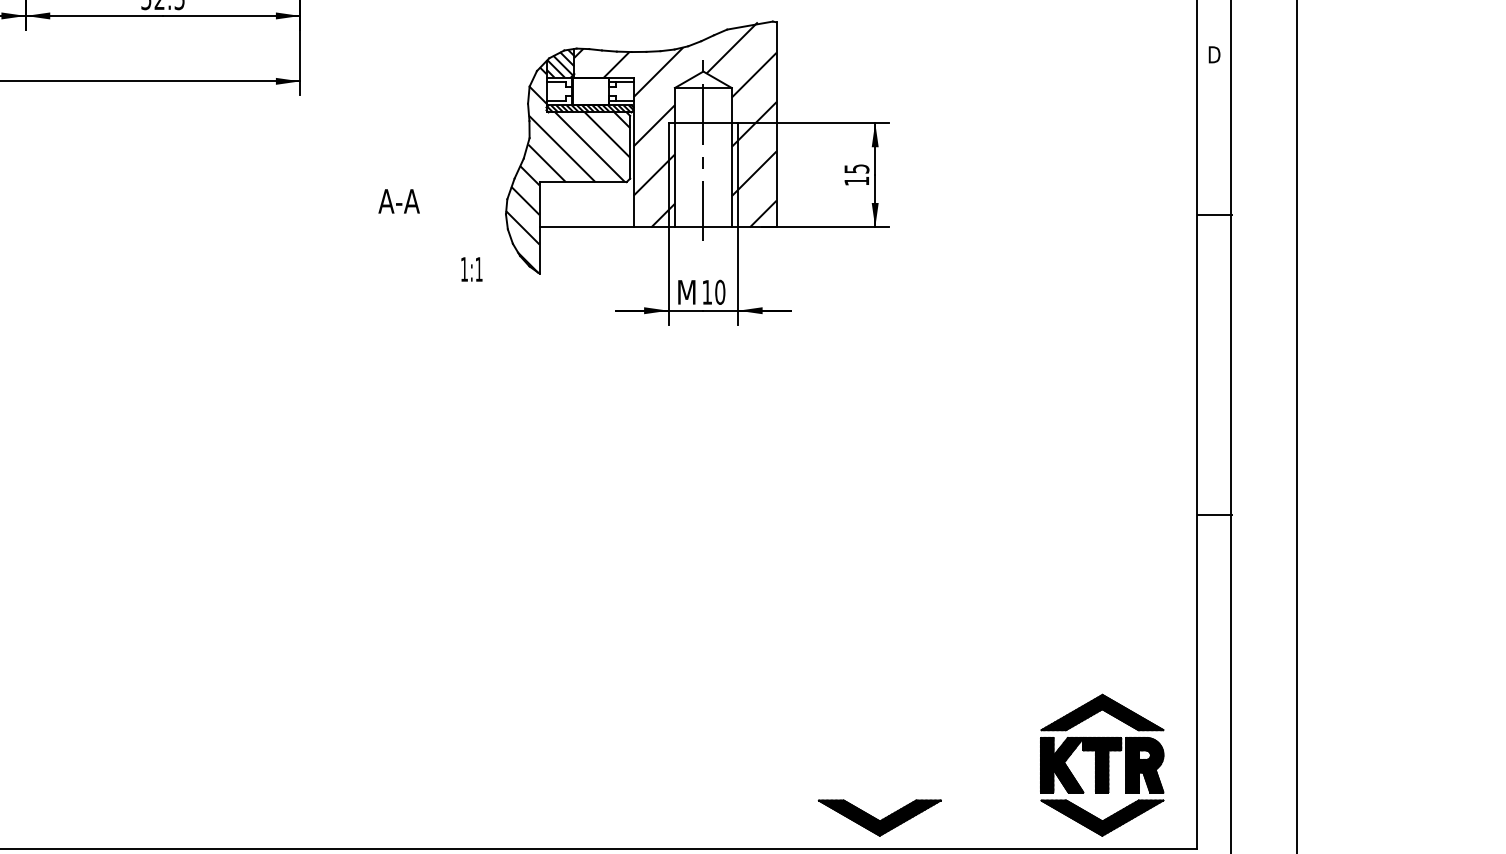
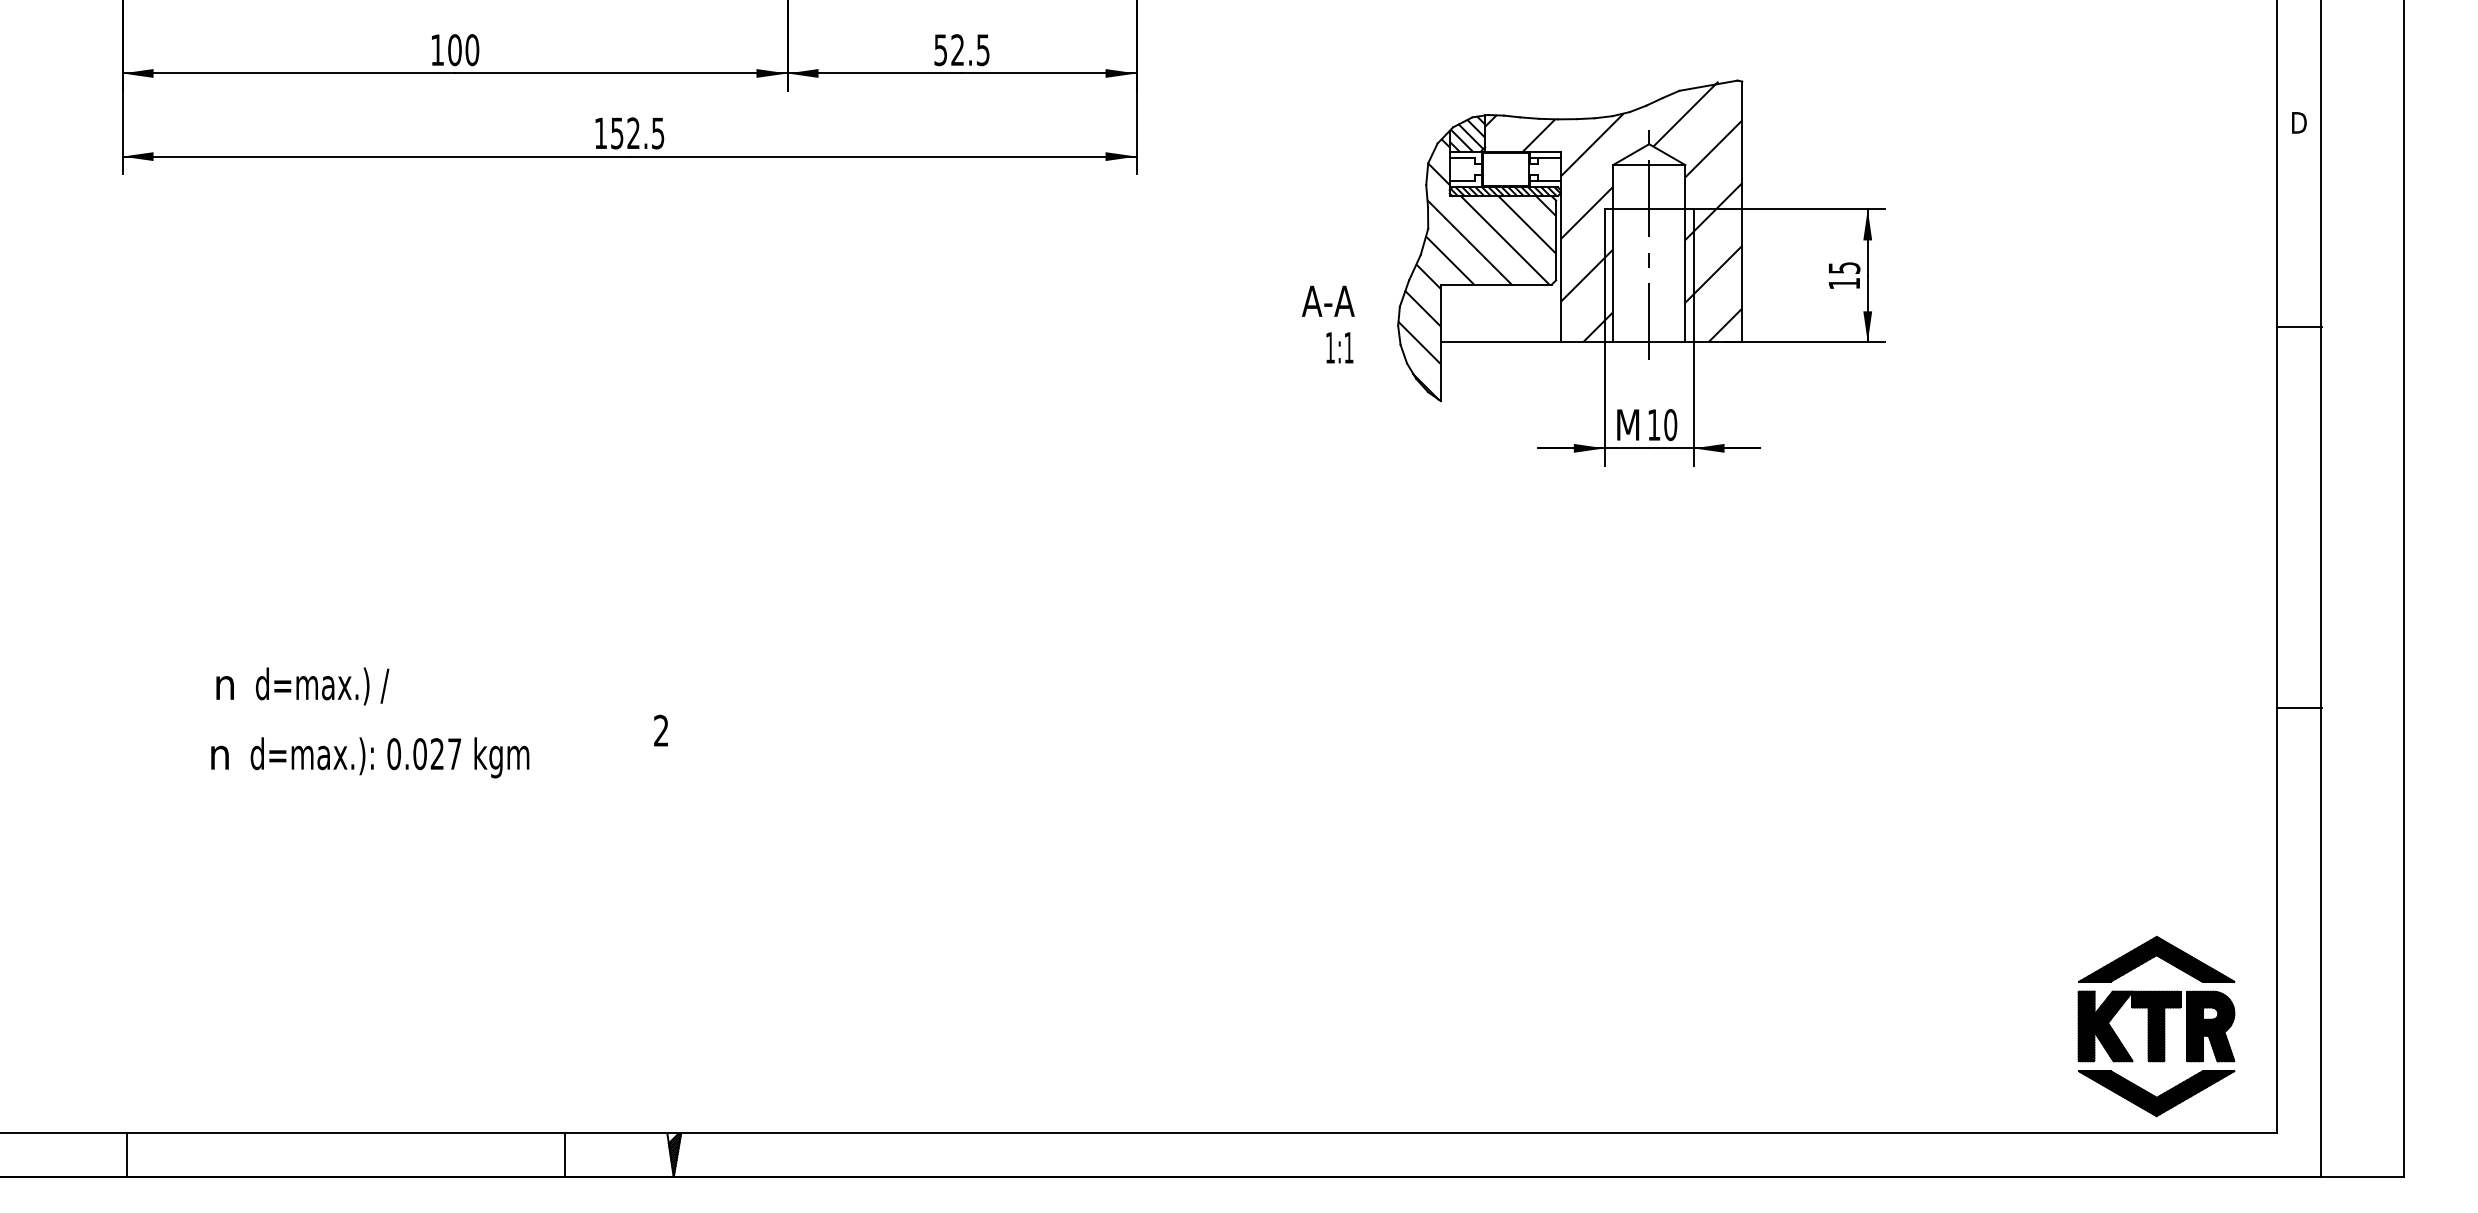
text: (399, 200) -> (1328, 300), moved
text: (471, 269) -> (1339, 347), moved
part: (879, 818) -> (1873, 1093), removed

